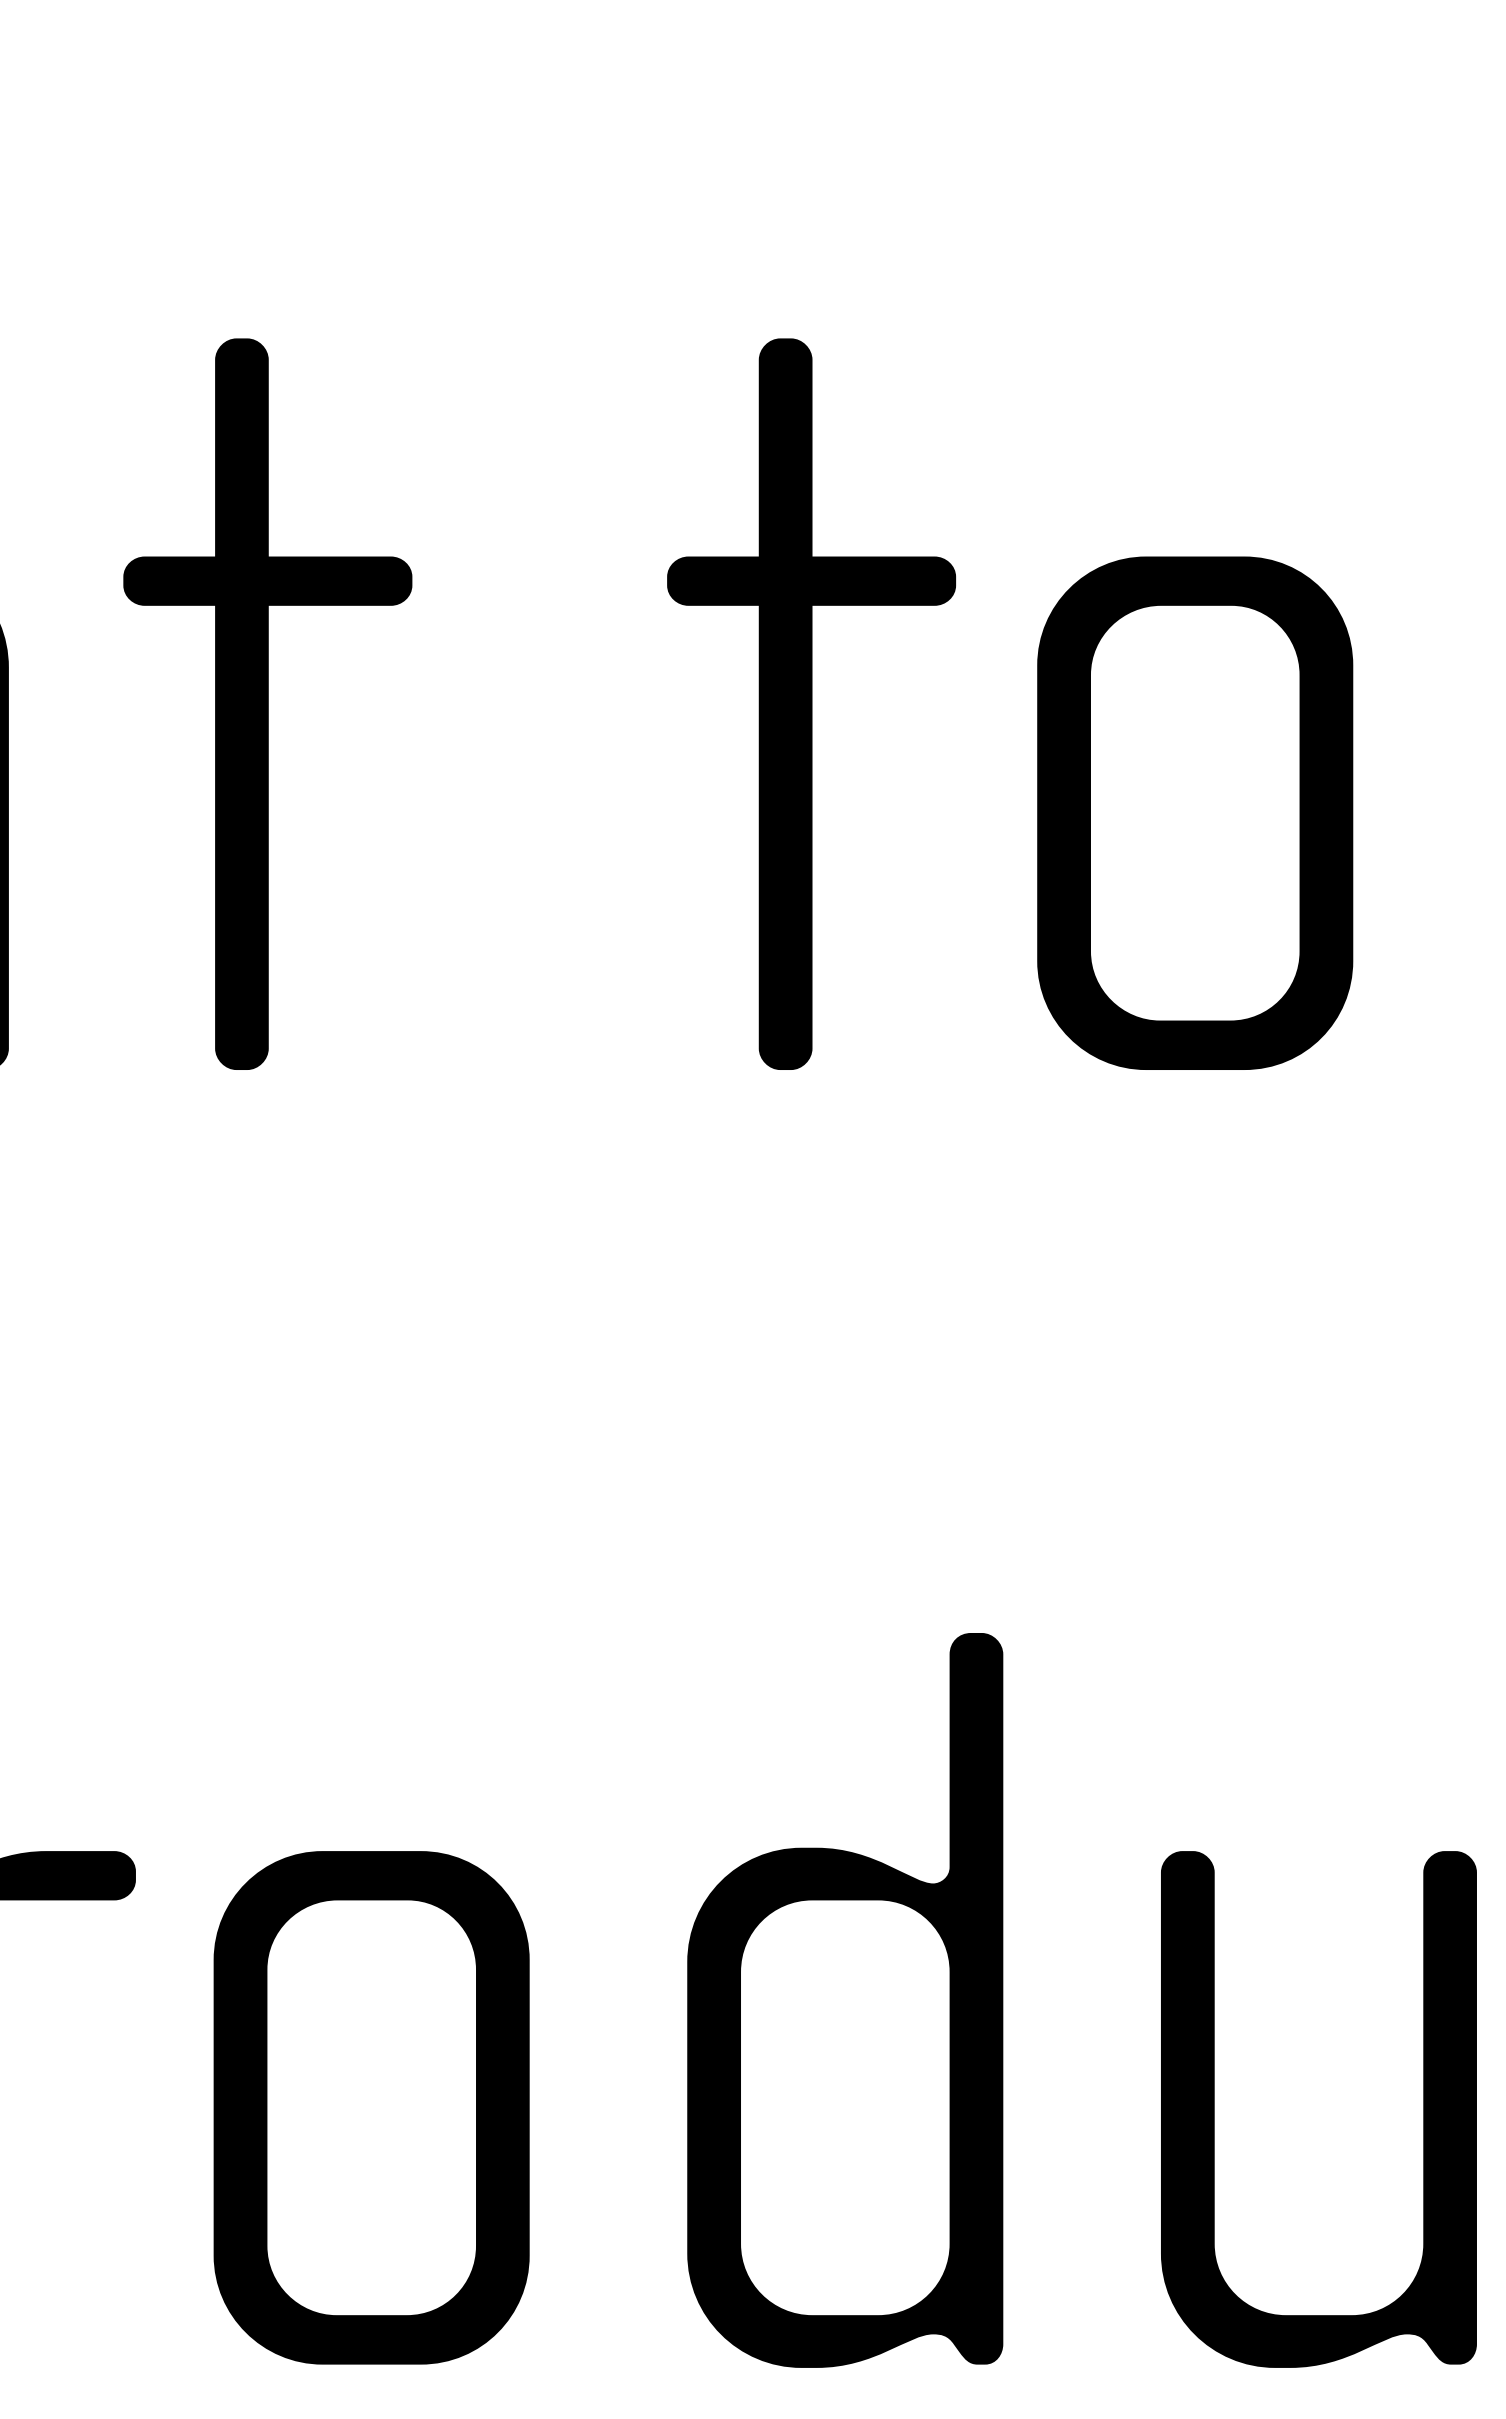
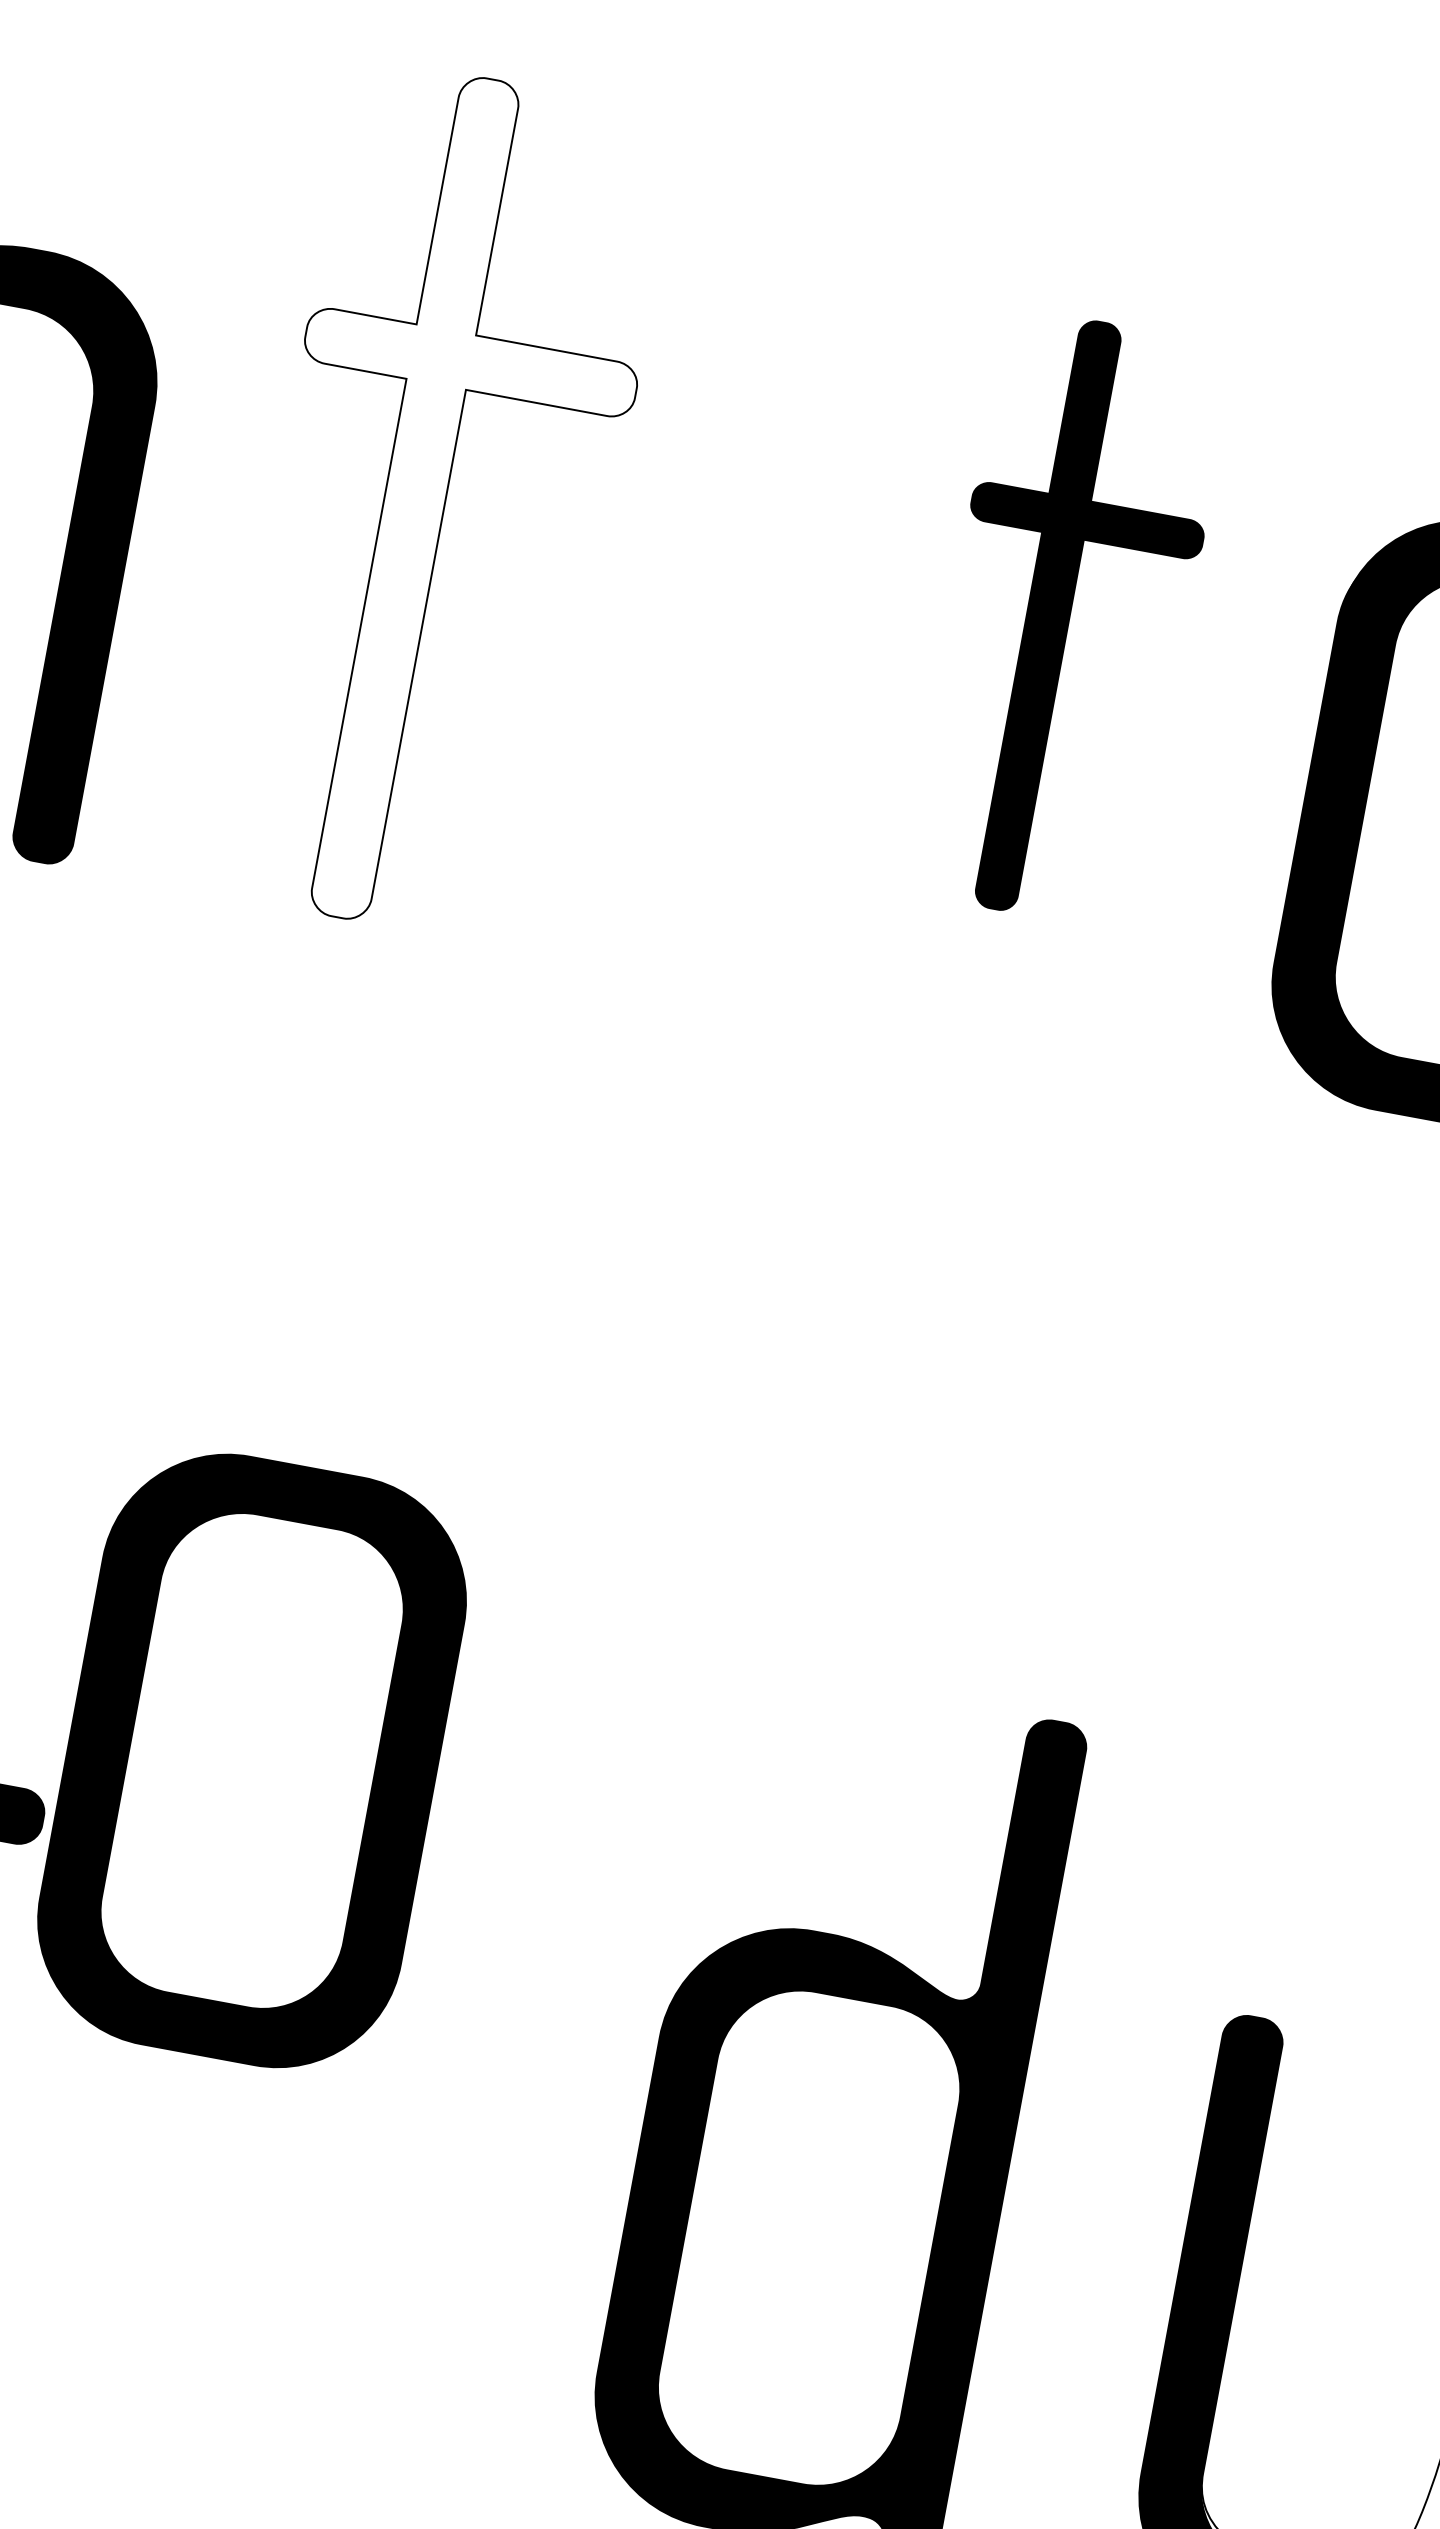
part: (811, 703) -> (1069, 618), size x0.7
fill: (267, 704) -> (444, 504), removed
part: (371, 2107) -> (251, 1760), moved

